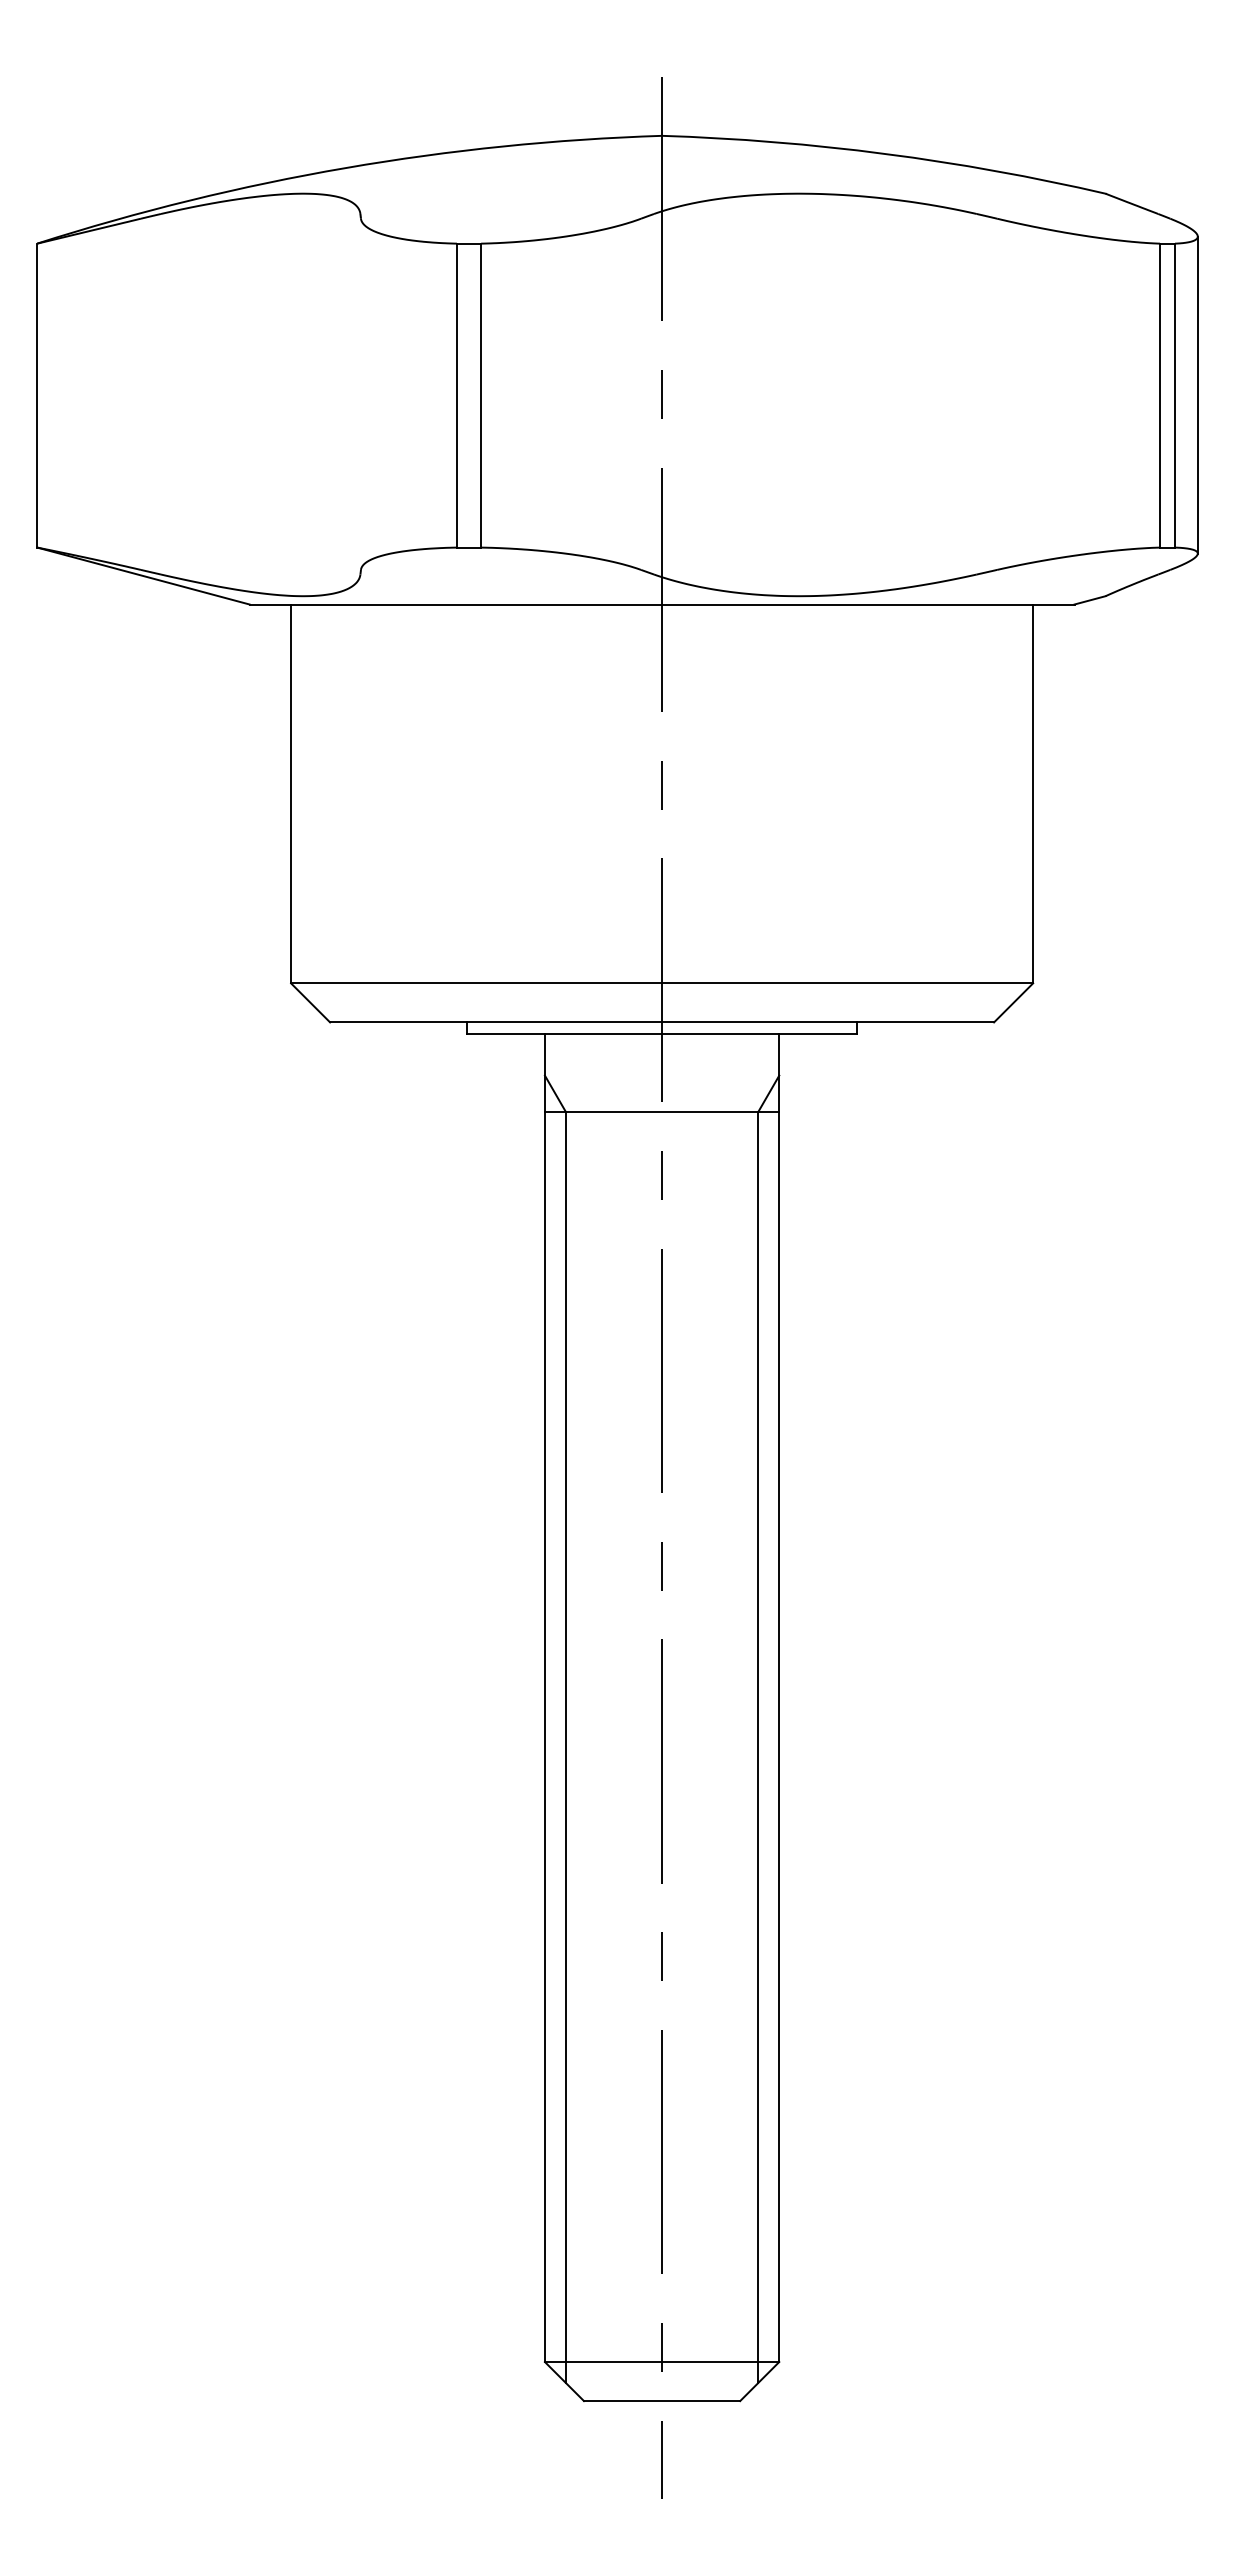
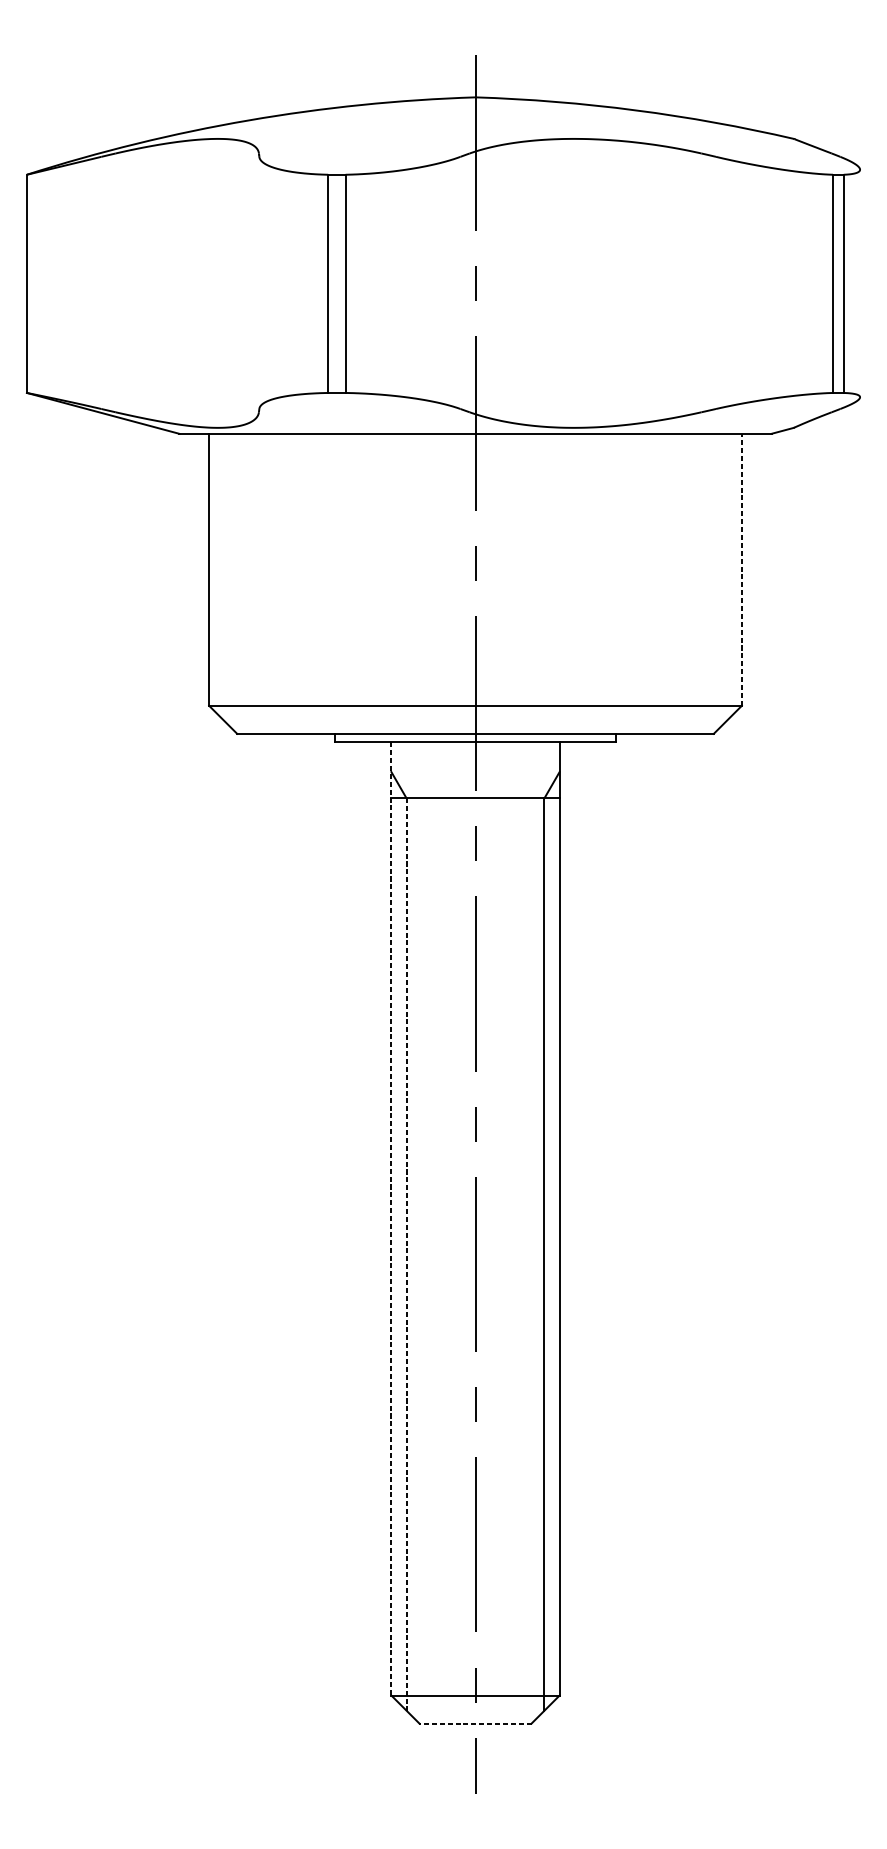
line: (1197, 394) -> (859, 283), removed
line: (1033, 793) -> (742, 569), solid -> dashed
line: (544, 1698) -> (391, 1219), solid -> dashed
line: (566, 1748) -> (406, 1255), solid -> dashed
line: (661, 2401) -> (475, 1723), solid -> dashed

